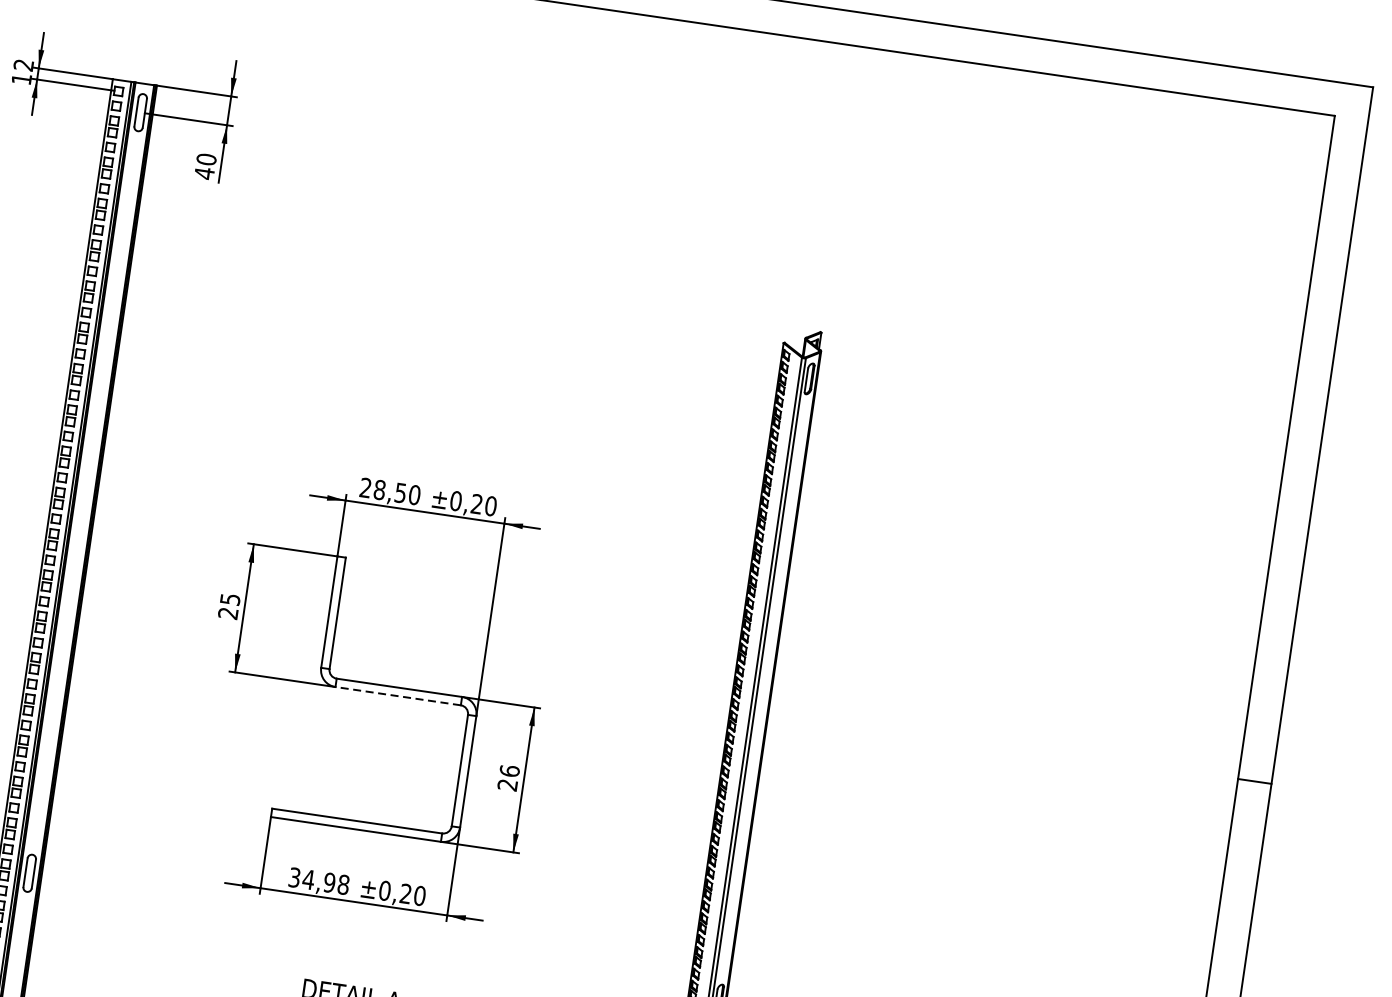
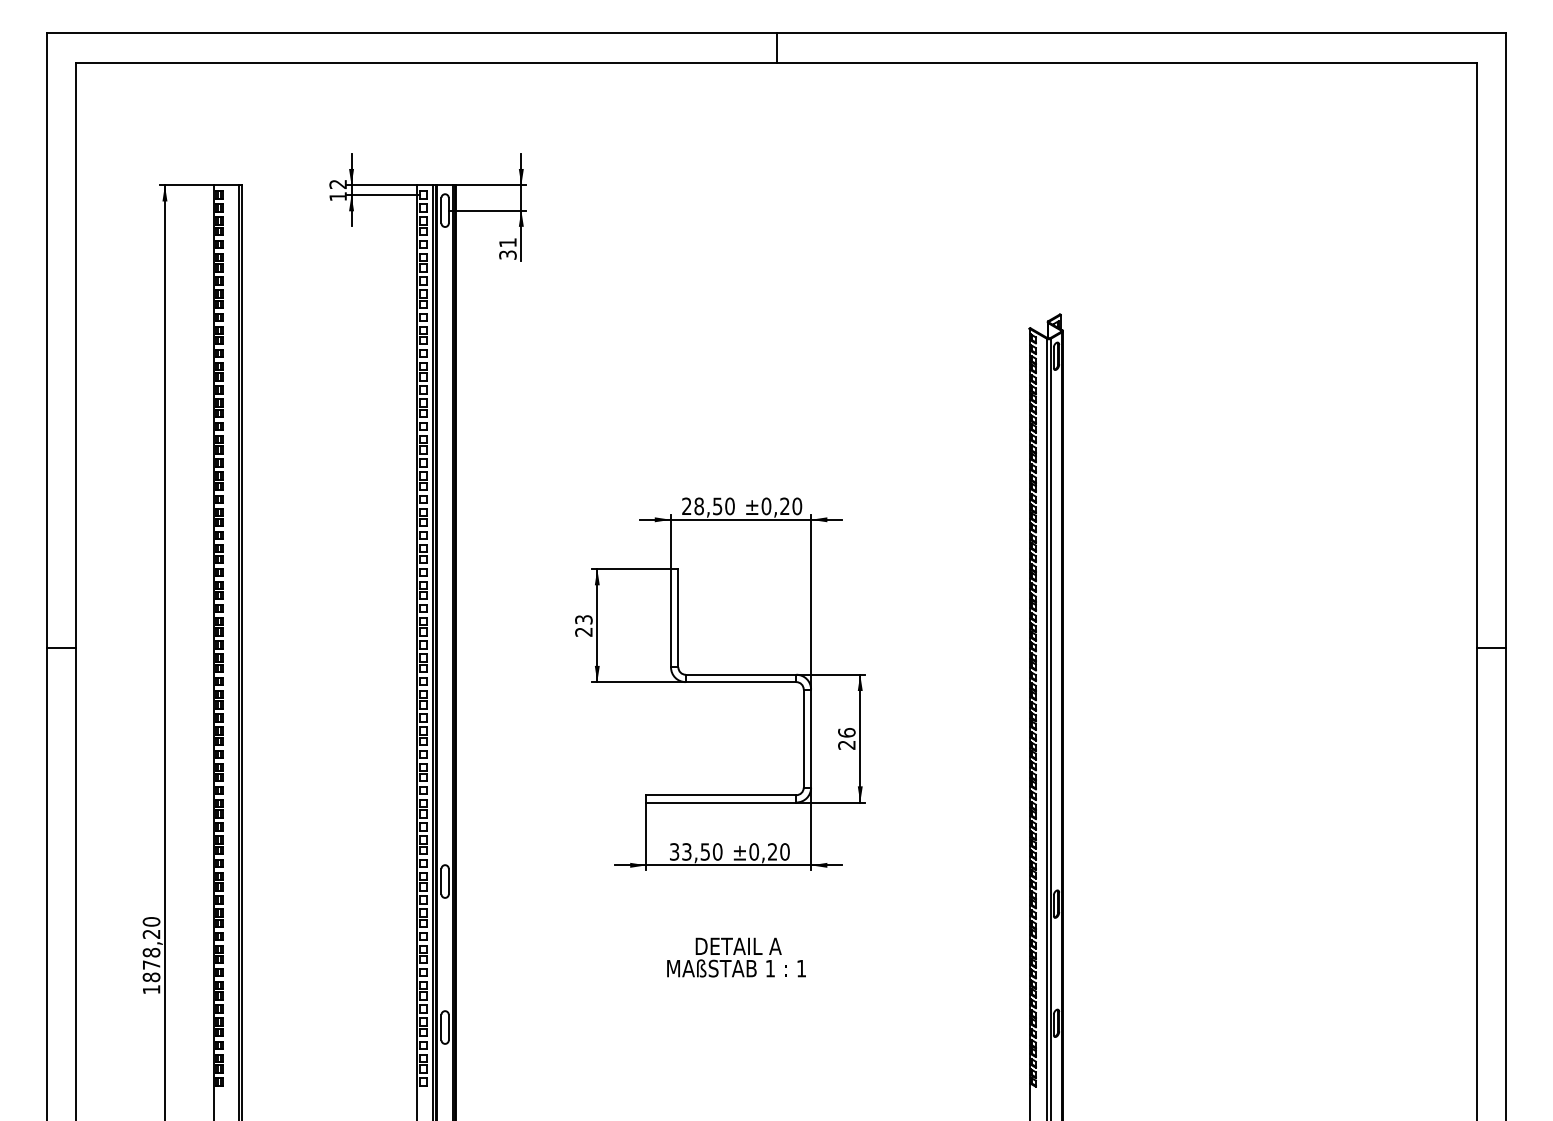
text: (204, 167) -> (507, 249), 40 -> 31
text: (229, 599) -> (583, 619), 25 -> 23
line: (397, 696) -> (740, 682), dashed -> solid
text: (325, 881) -> (701, 851), 34,98 -> 33,50

